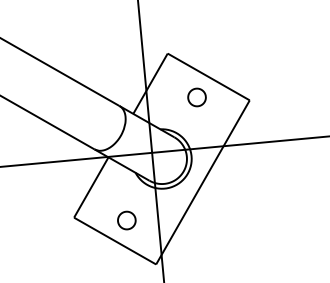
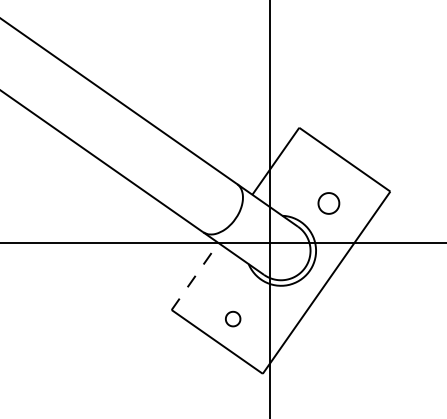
part: (196, 97) -> (328, 203), moved
line: (91, 187) -> (195, 276), solid -> dashed
part: (126, 220) -> (232, 318), size x0.7

